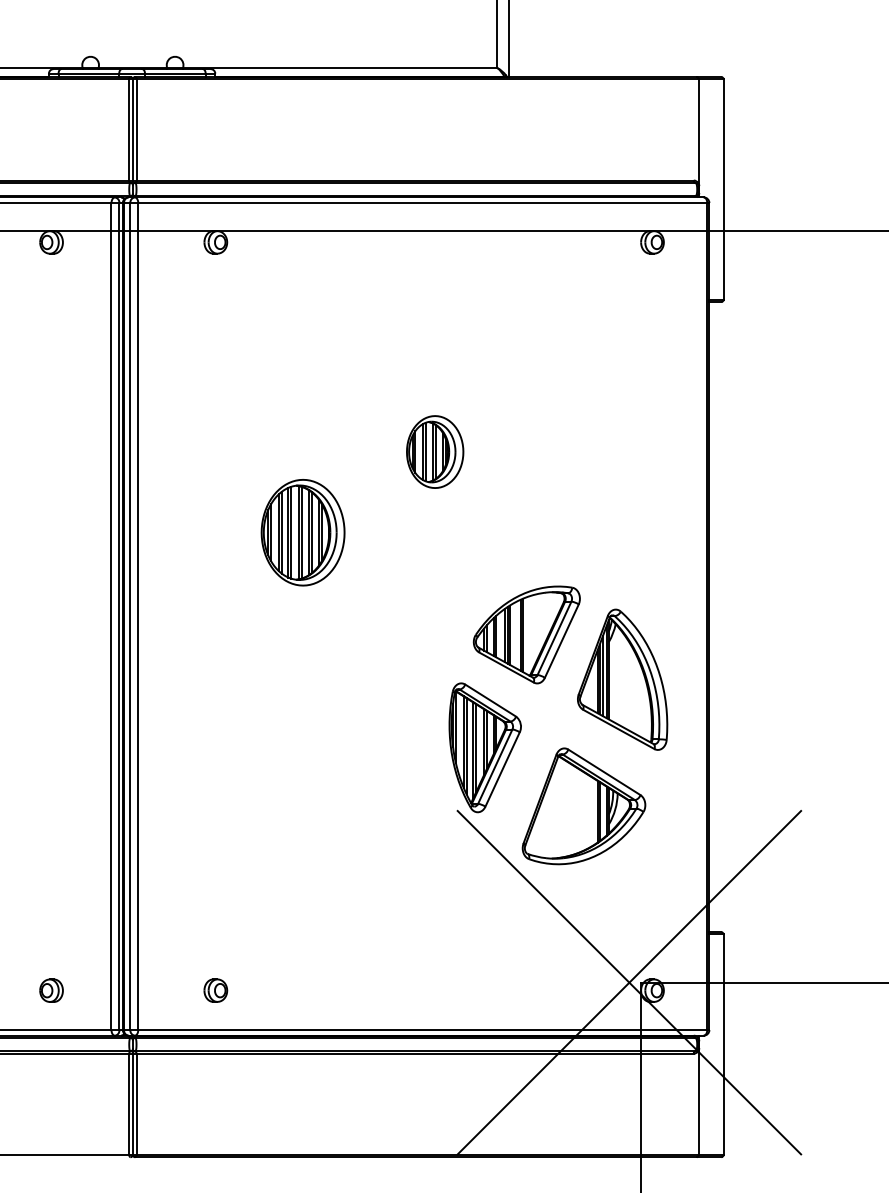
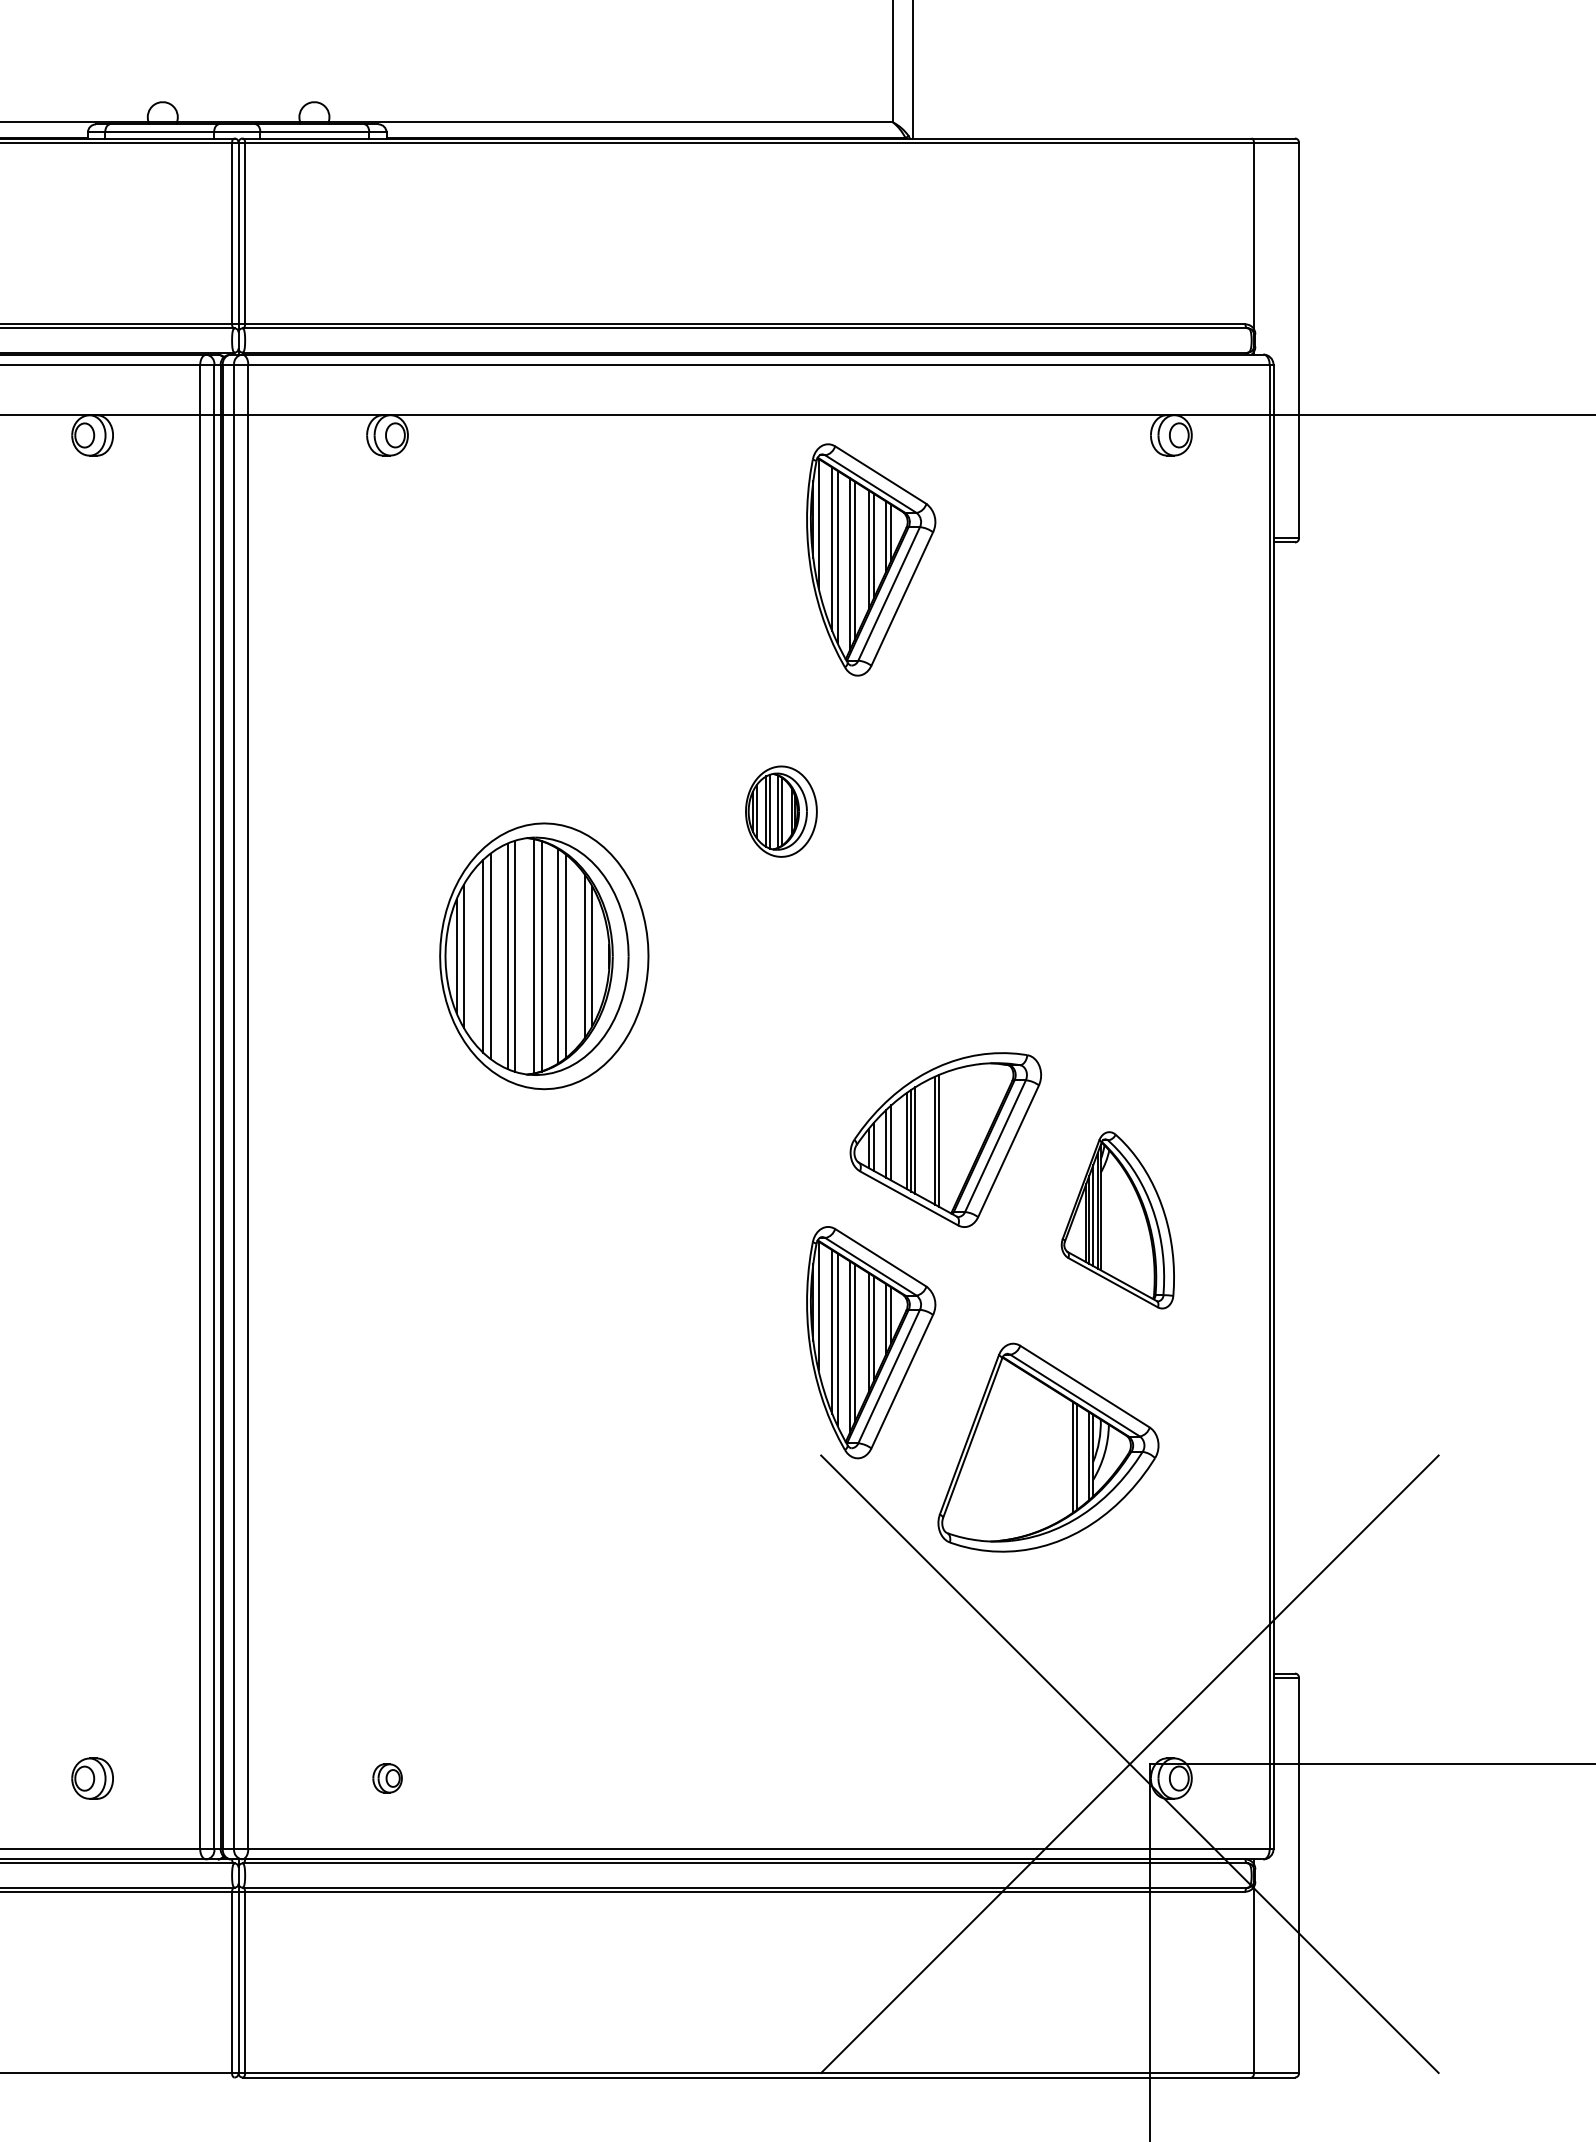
part: (484, 311) -> (869, 559), added
part: (435, 451) -> (781, 810), size x0.7
part: (302, 532) -> (543, 956), size x1.4
part: (622, 679) -> (1117, 1219), size x0.7
part: (215, 990) -> (386, 1778), size x0.7

